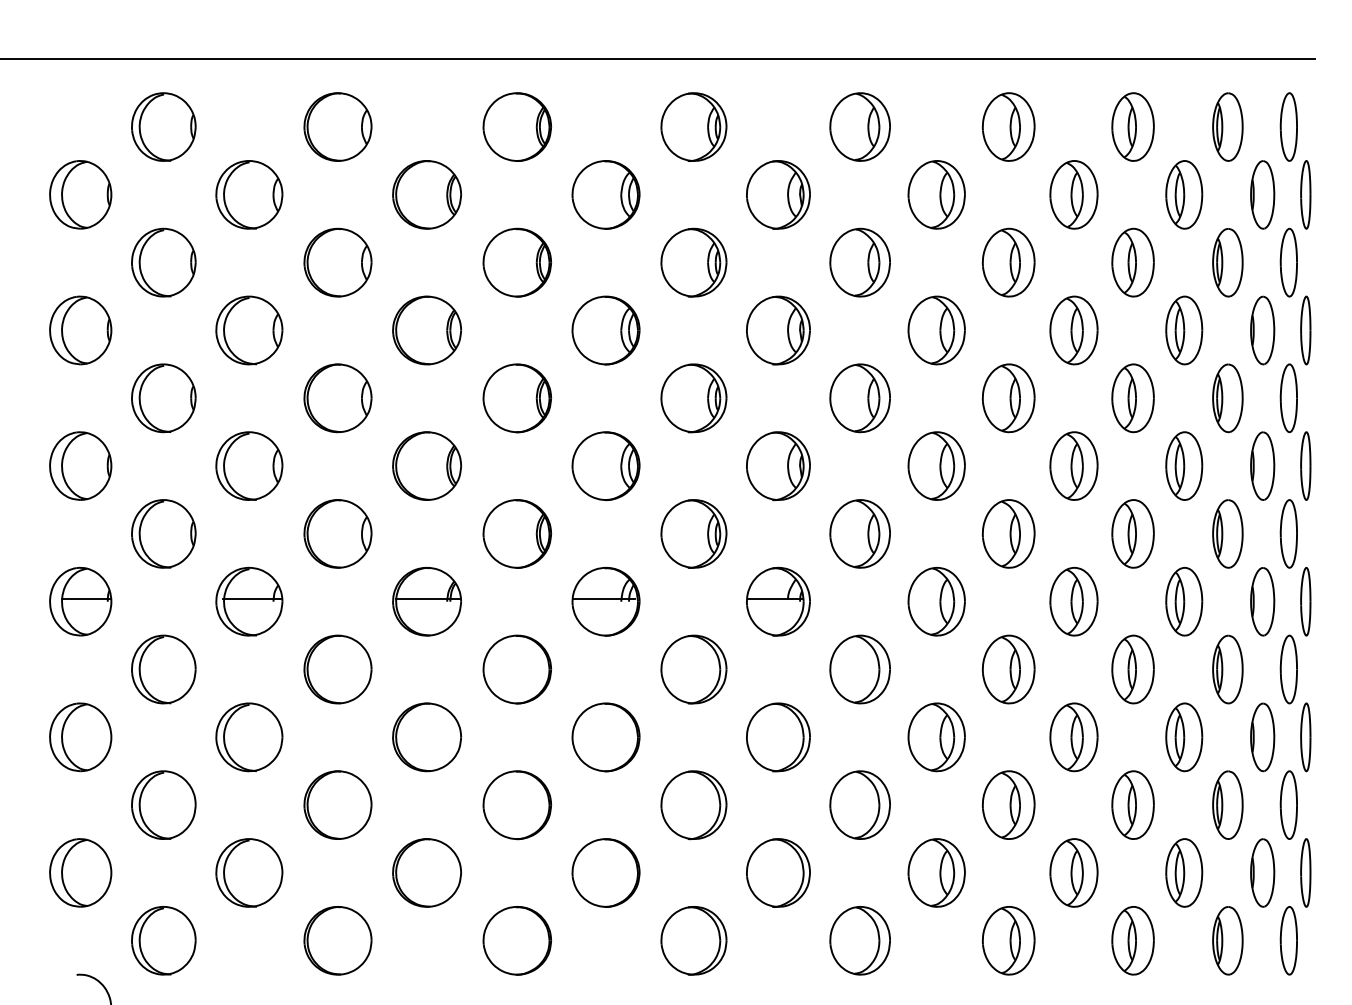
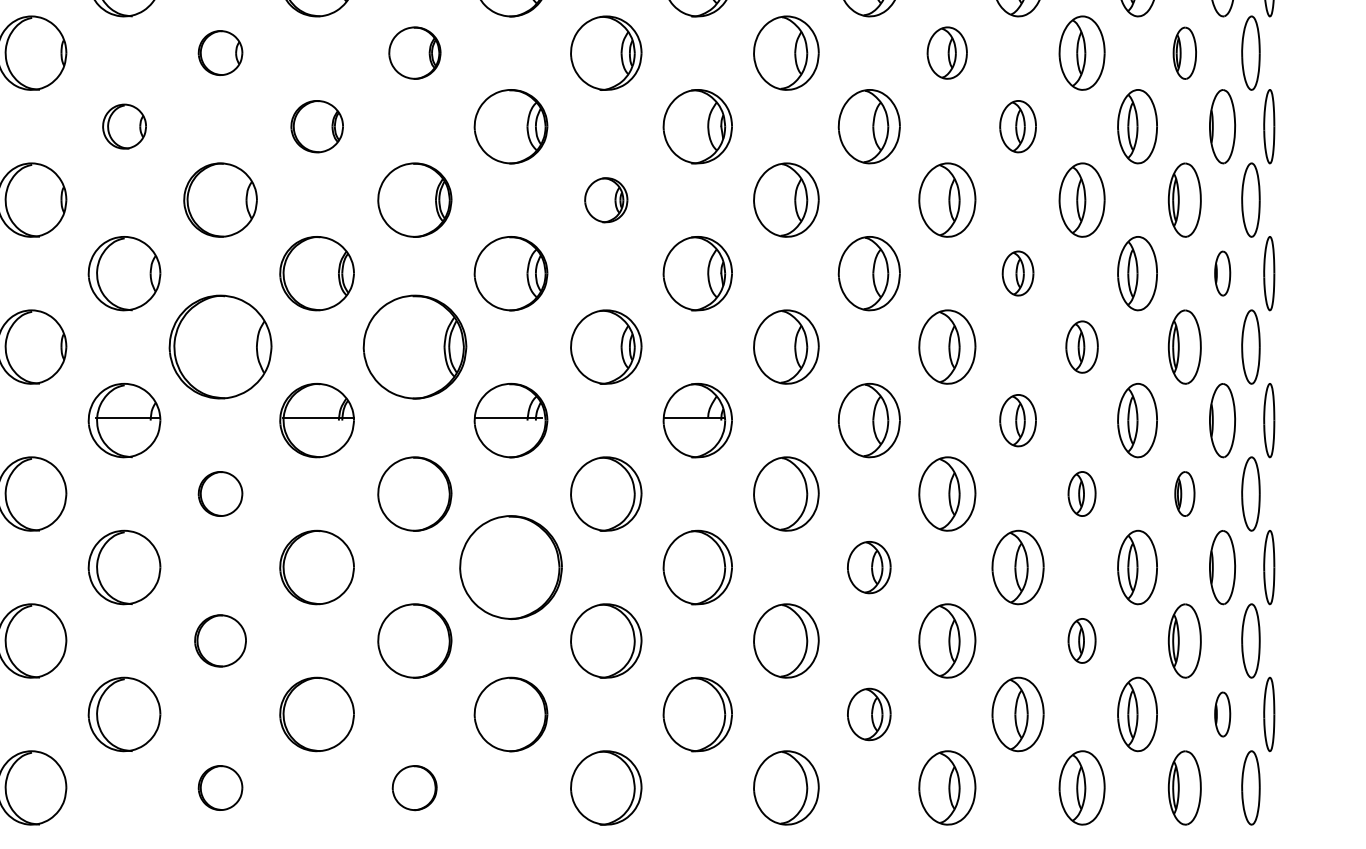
part: (337, 262) -> (220, 52), size x0.6
part: (517, 262) -> (415, 52), size x0.7
part: (1008, 262) -> (947, 52), size x0.7
part: (1227, 262) -> (1184, 52), size x0.7
part: (249, 330) -> (124, 126), size x0.6
part: (427, 330) -> (317, 126), size x0.7
part: (1073, 330) -> (1017, 126), size x0.7
part: (693, 398) -> (605, 200), size x0.6
part: (1073, 465) -> (1017, 272), size x0.6
part: (1262, 465) -> (1222, 272), size x0.6
part: (337, 533) -> (220, 346), size x1.4
part: (516, 533) -> (413, 346), size x1.4
part: (1132, 533) -> (1081, 346), size x0.7
part: (1073, 601) -> (1017, 420), size x0.7
part: (337, 669) -> (220, 494), size x0.6
part: (1132, 669) -> (1081, 494), size x0.6
part: (1227, 669) -> (1184, 494), size x0.6
part: (605, 737) -> (510, 567), size x1.4
part: (936, 737) -> (869, 567), size x0.7
part: (337, 804) -> (220, 640), size x0.7
part: (1132, 804) -> (1081, 640), size x0.6
part: (936, 872) -> (869, 713), size x0.7
part: (1262, 872) -> (1222, 713), size x0.6
part: (337, 940) -> (220, 787), size x0.6
part: (516, 940) -> (413, 787), size x0.6

